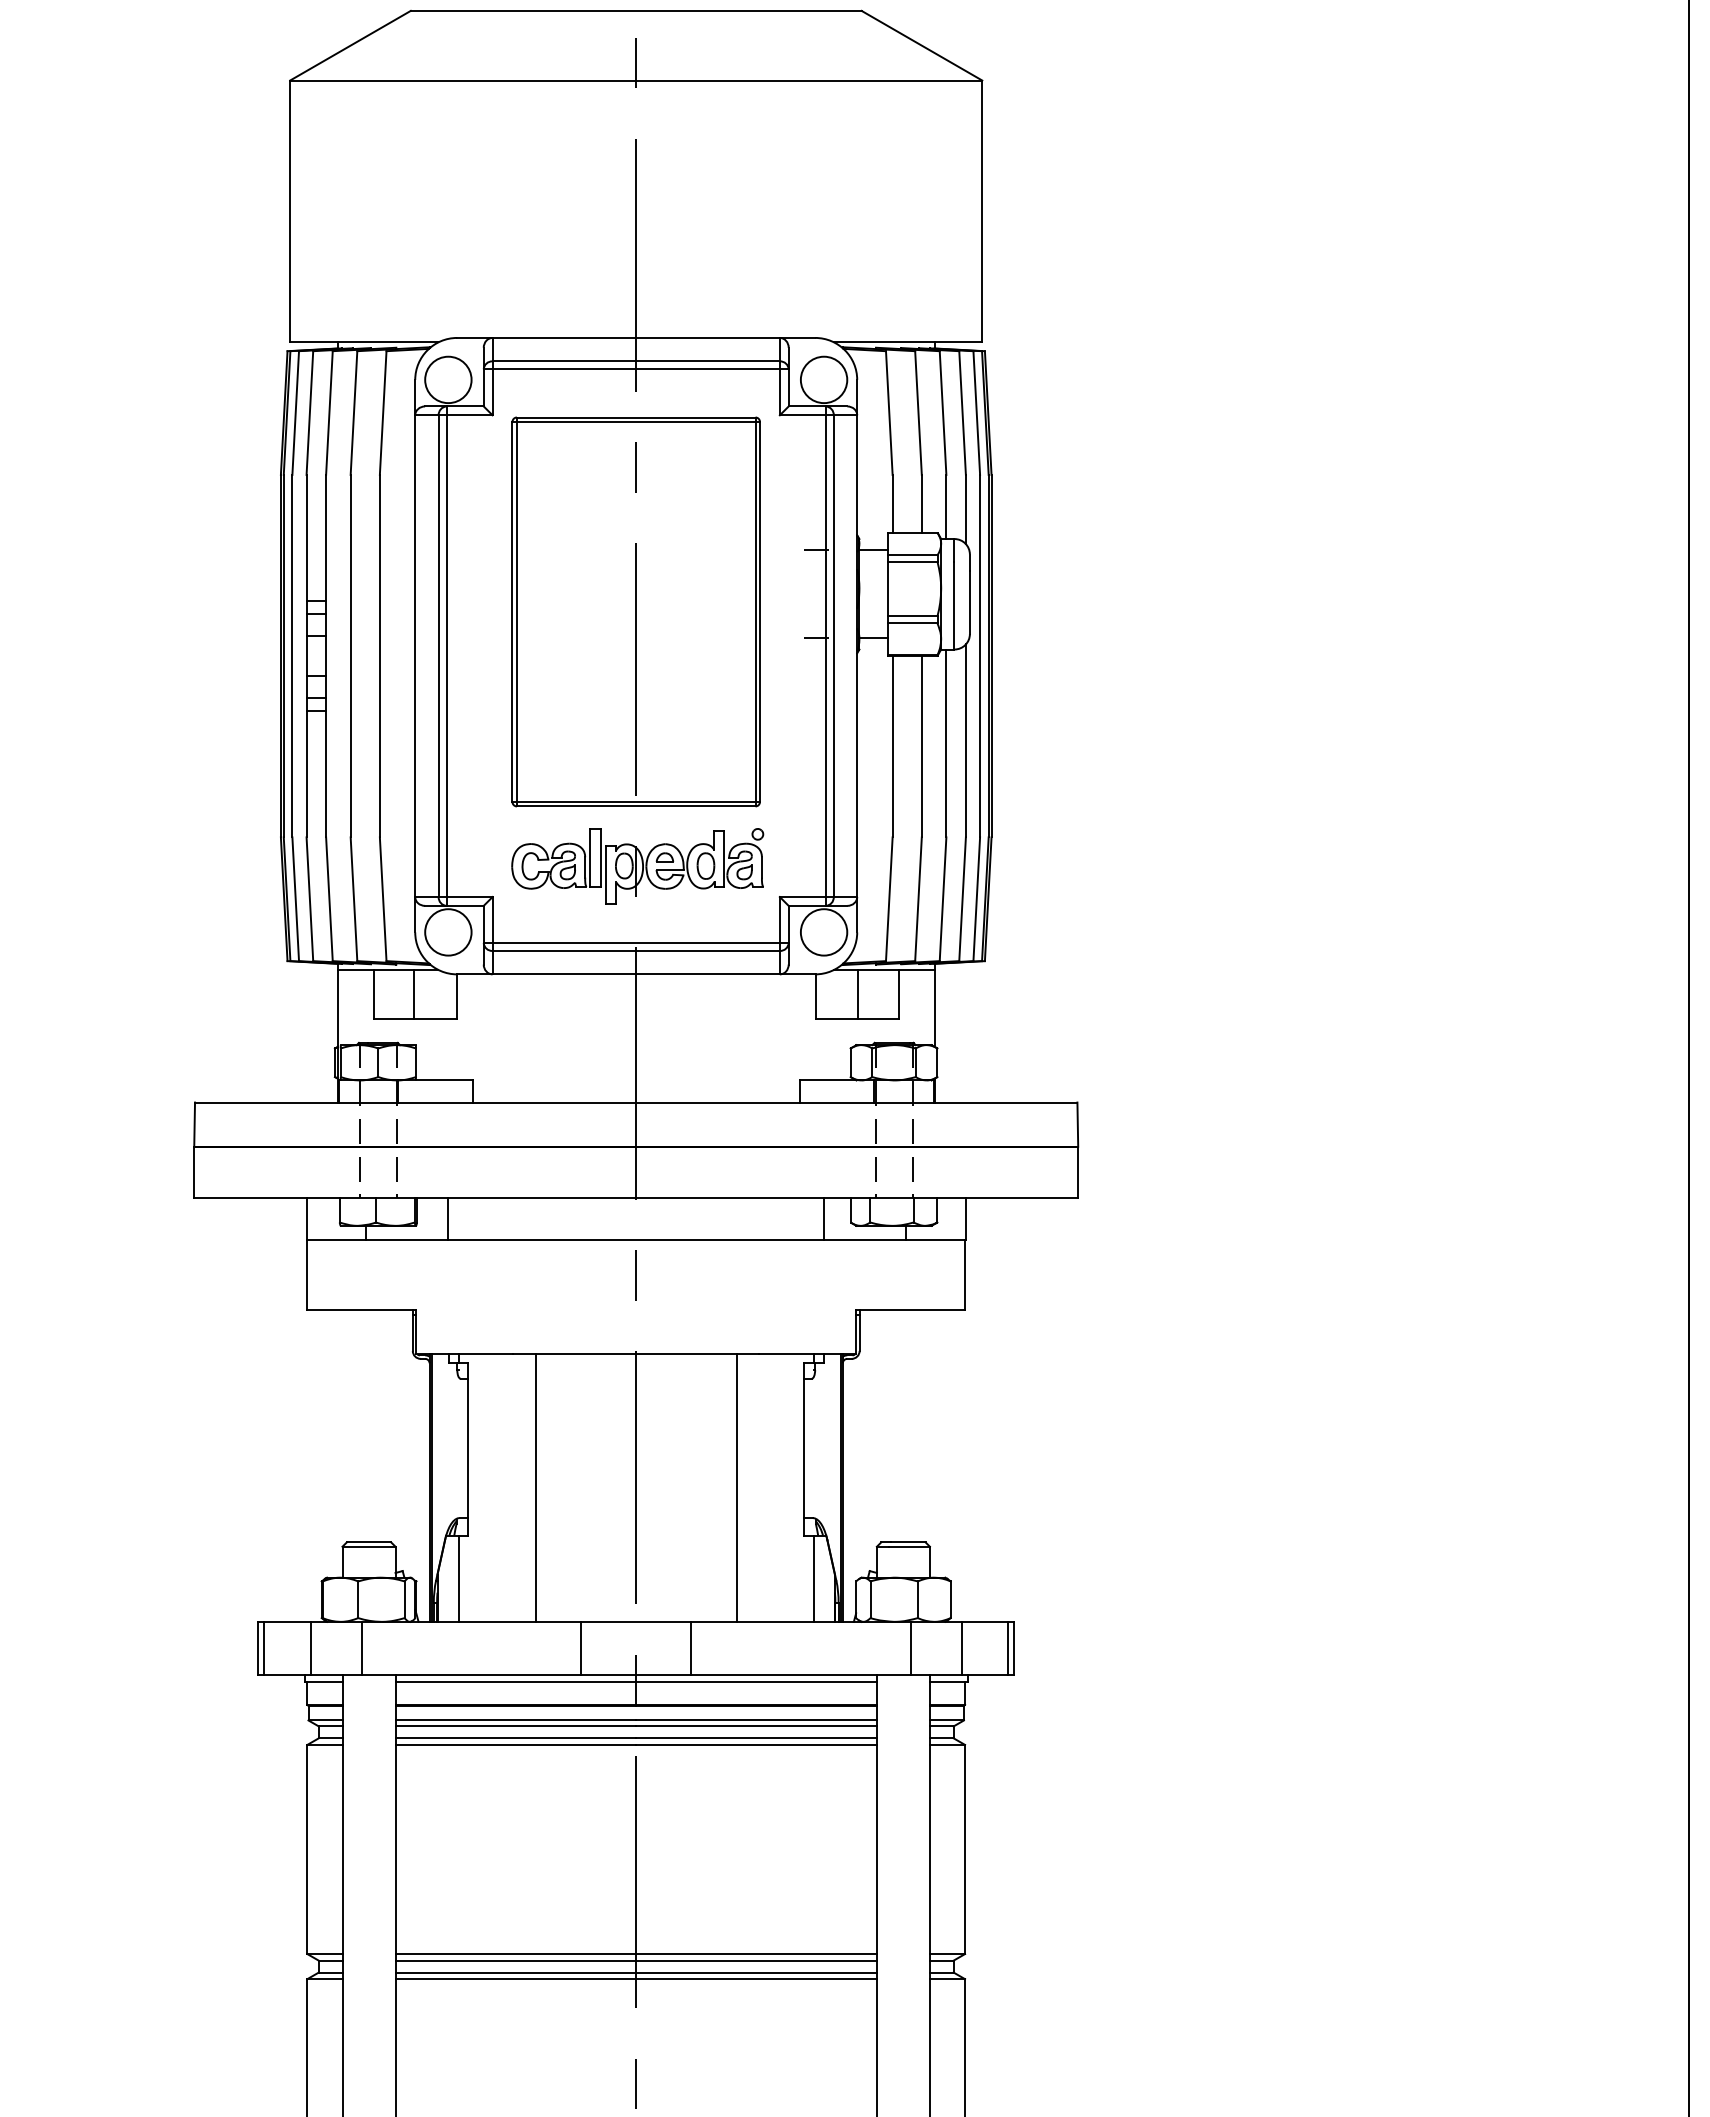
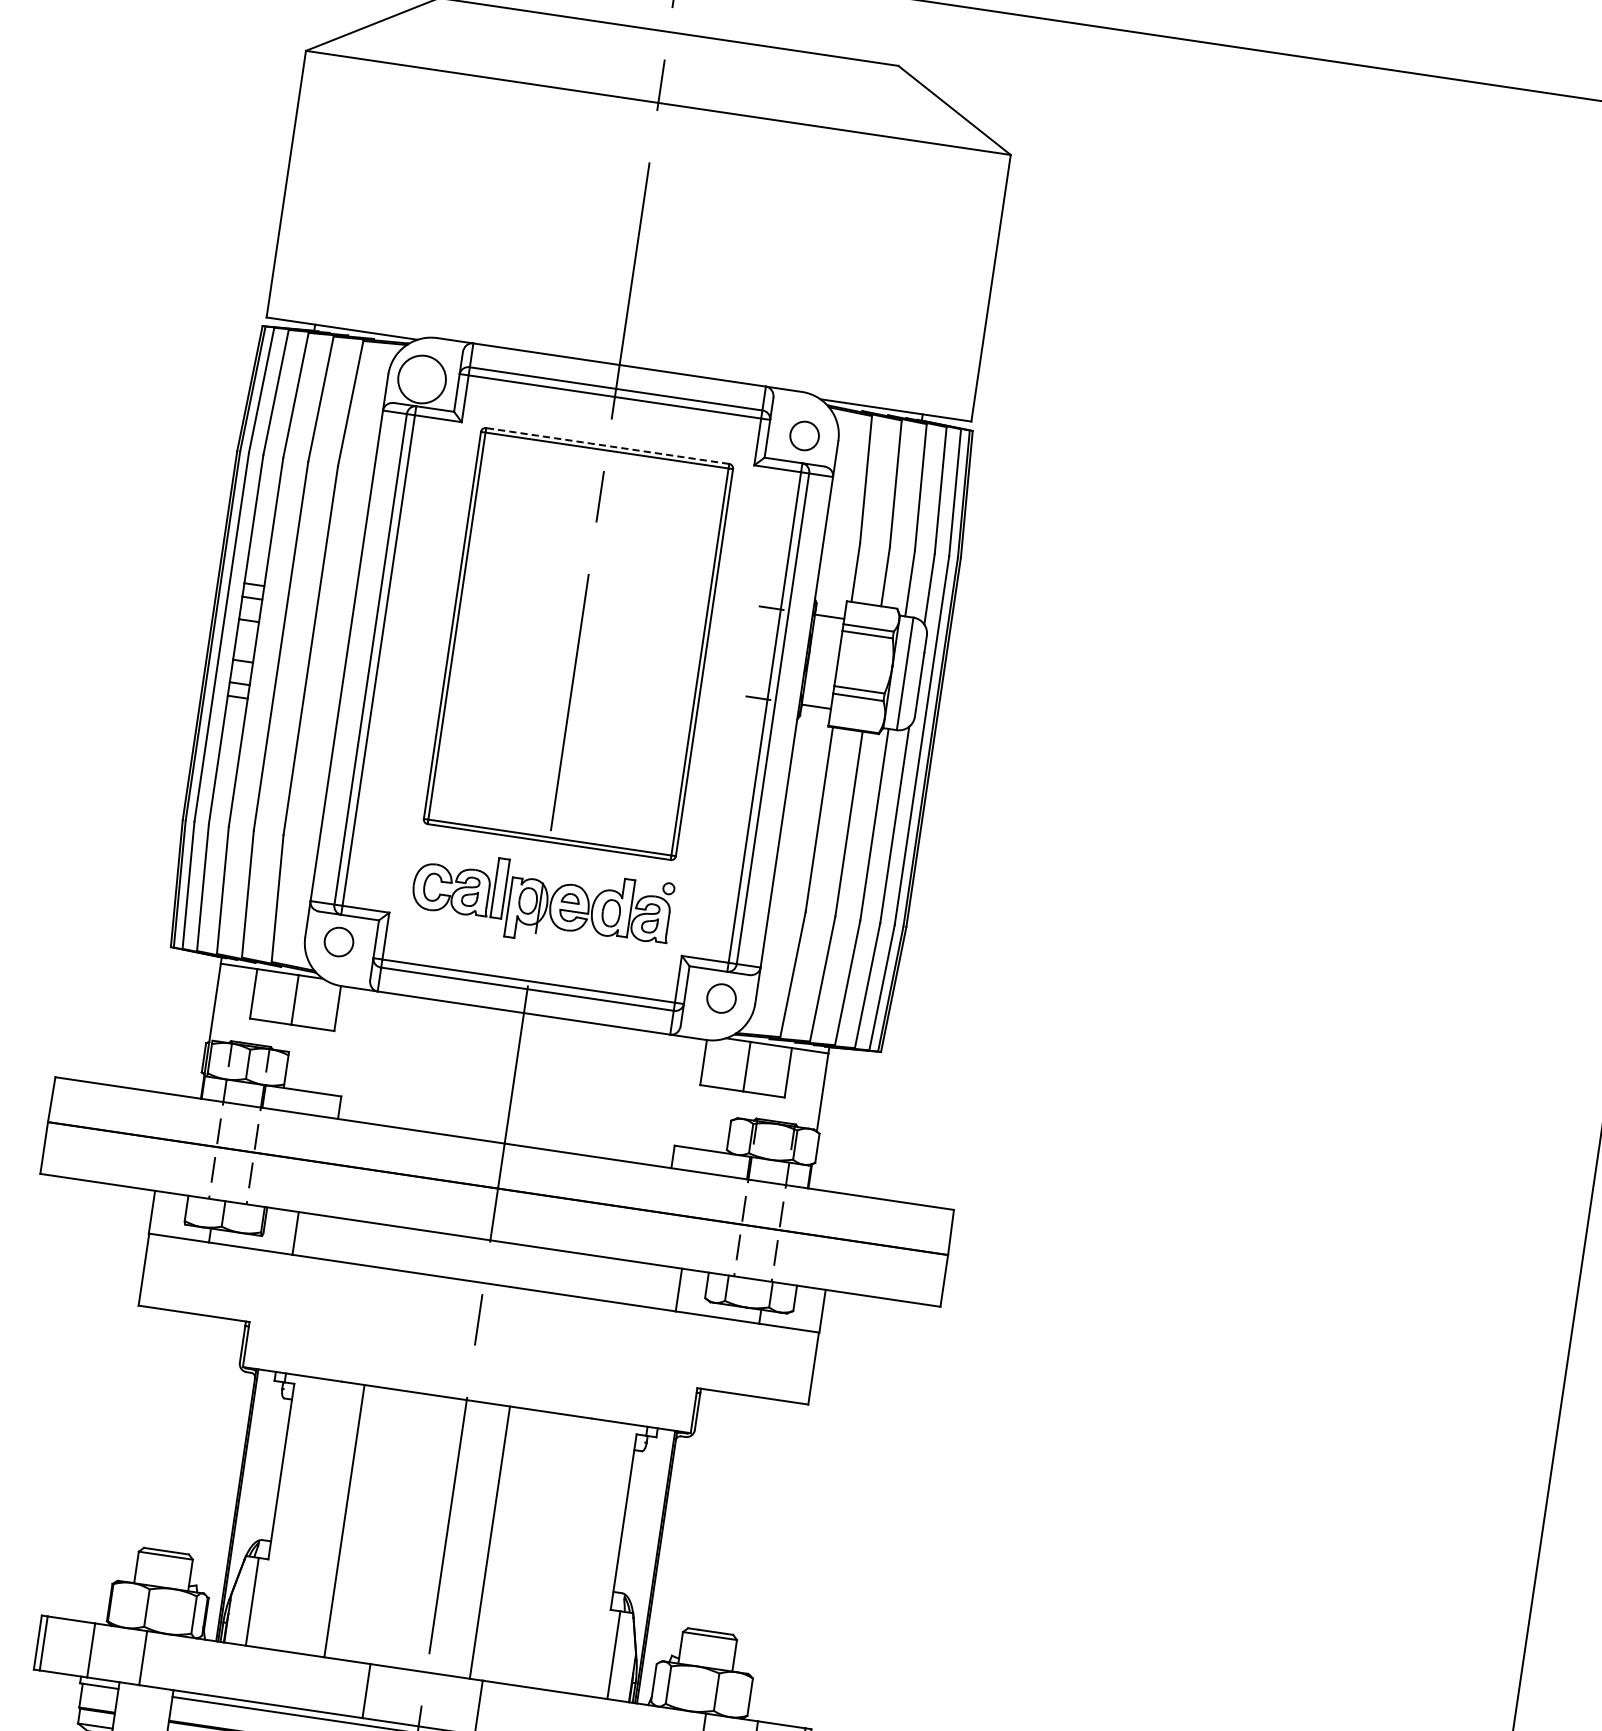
circle: (823, 379) -> (804, 435), size x0.6
line: (635, 417) -> (606, 445), solid -> dashed
circle: (448, 932) -> (339, 942), size x0.6
circle: (823, 932) -> (720, 998), size x0.6
line: (736, 1487) -> (489, 1541), moved

